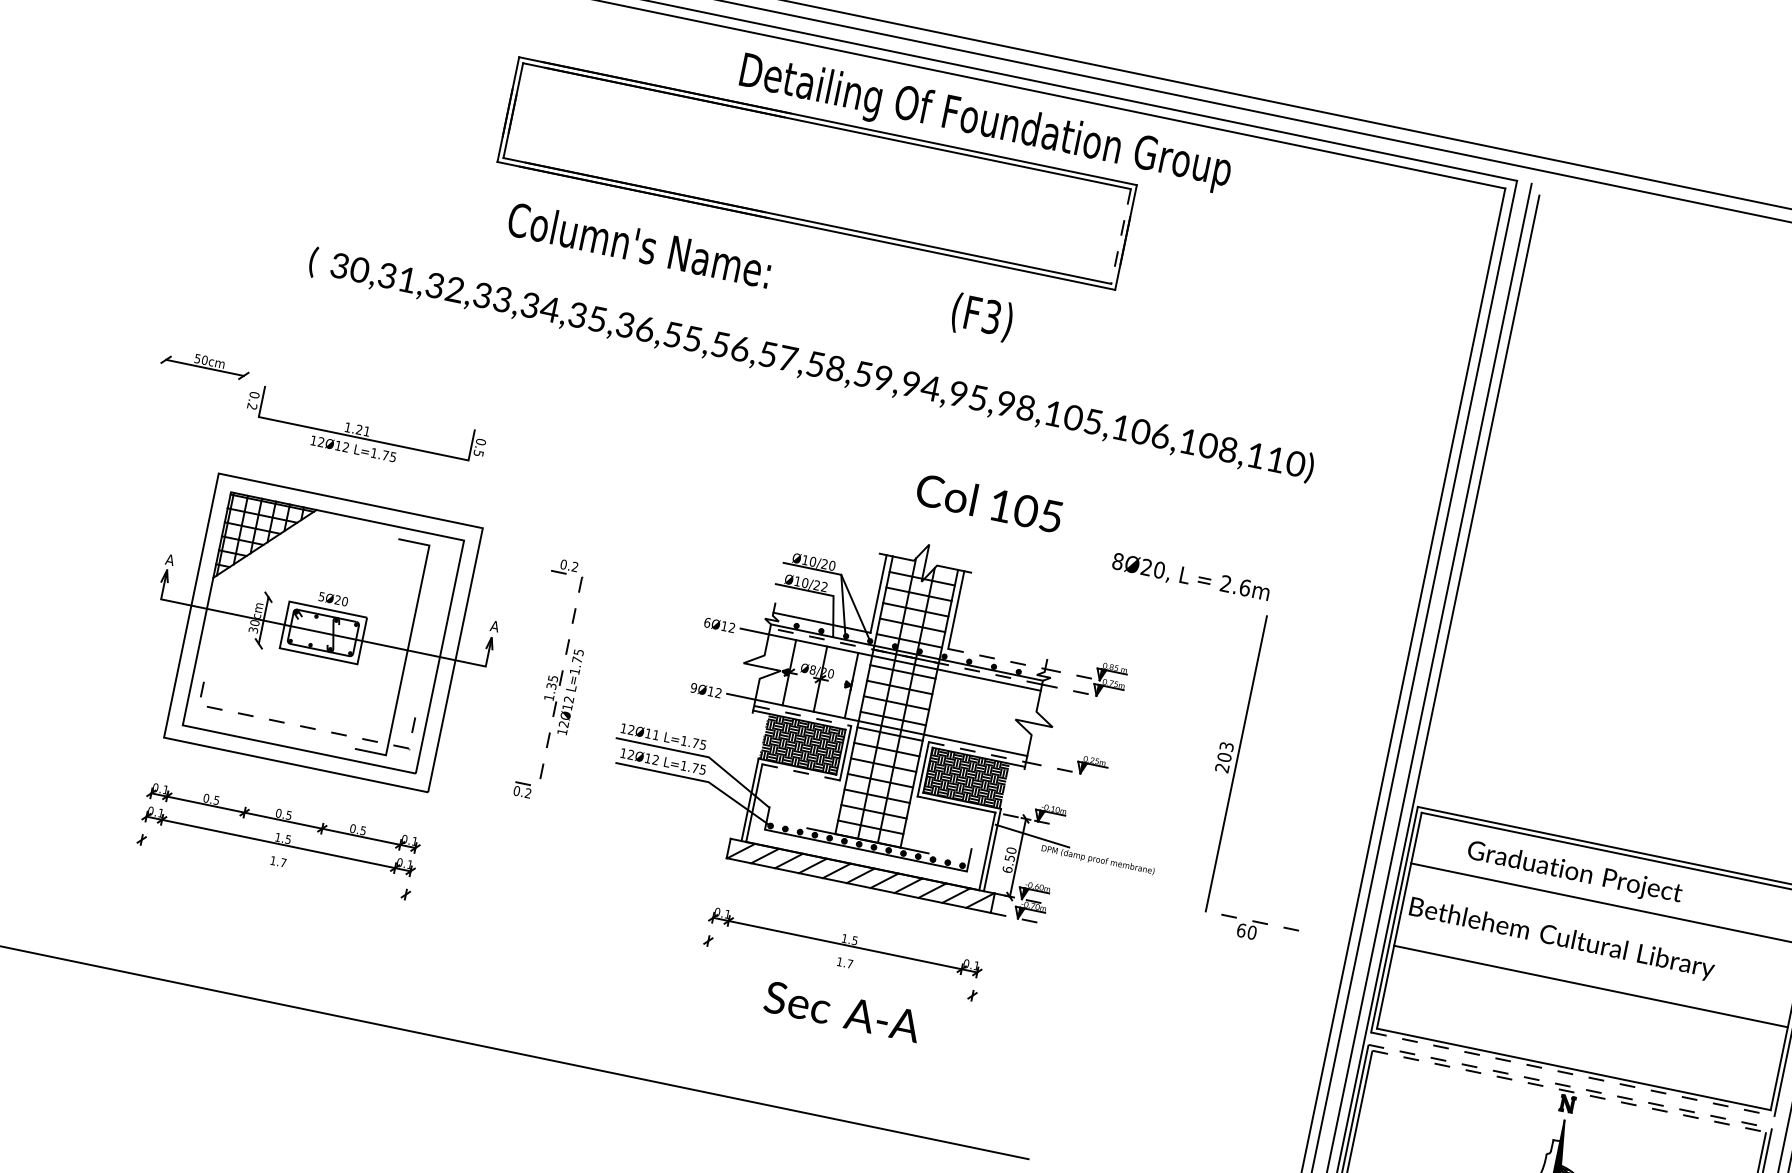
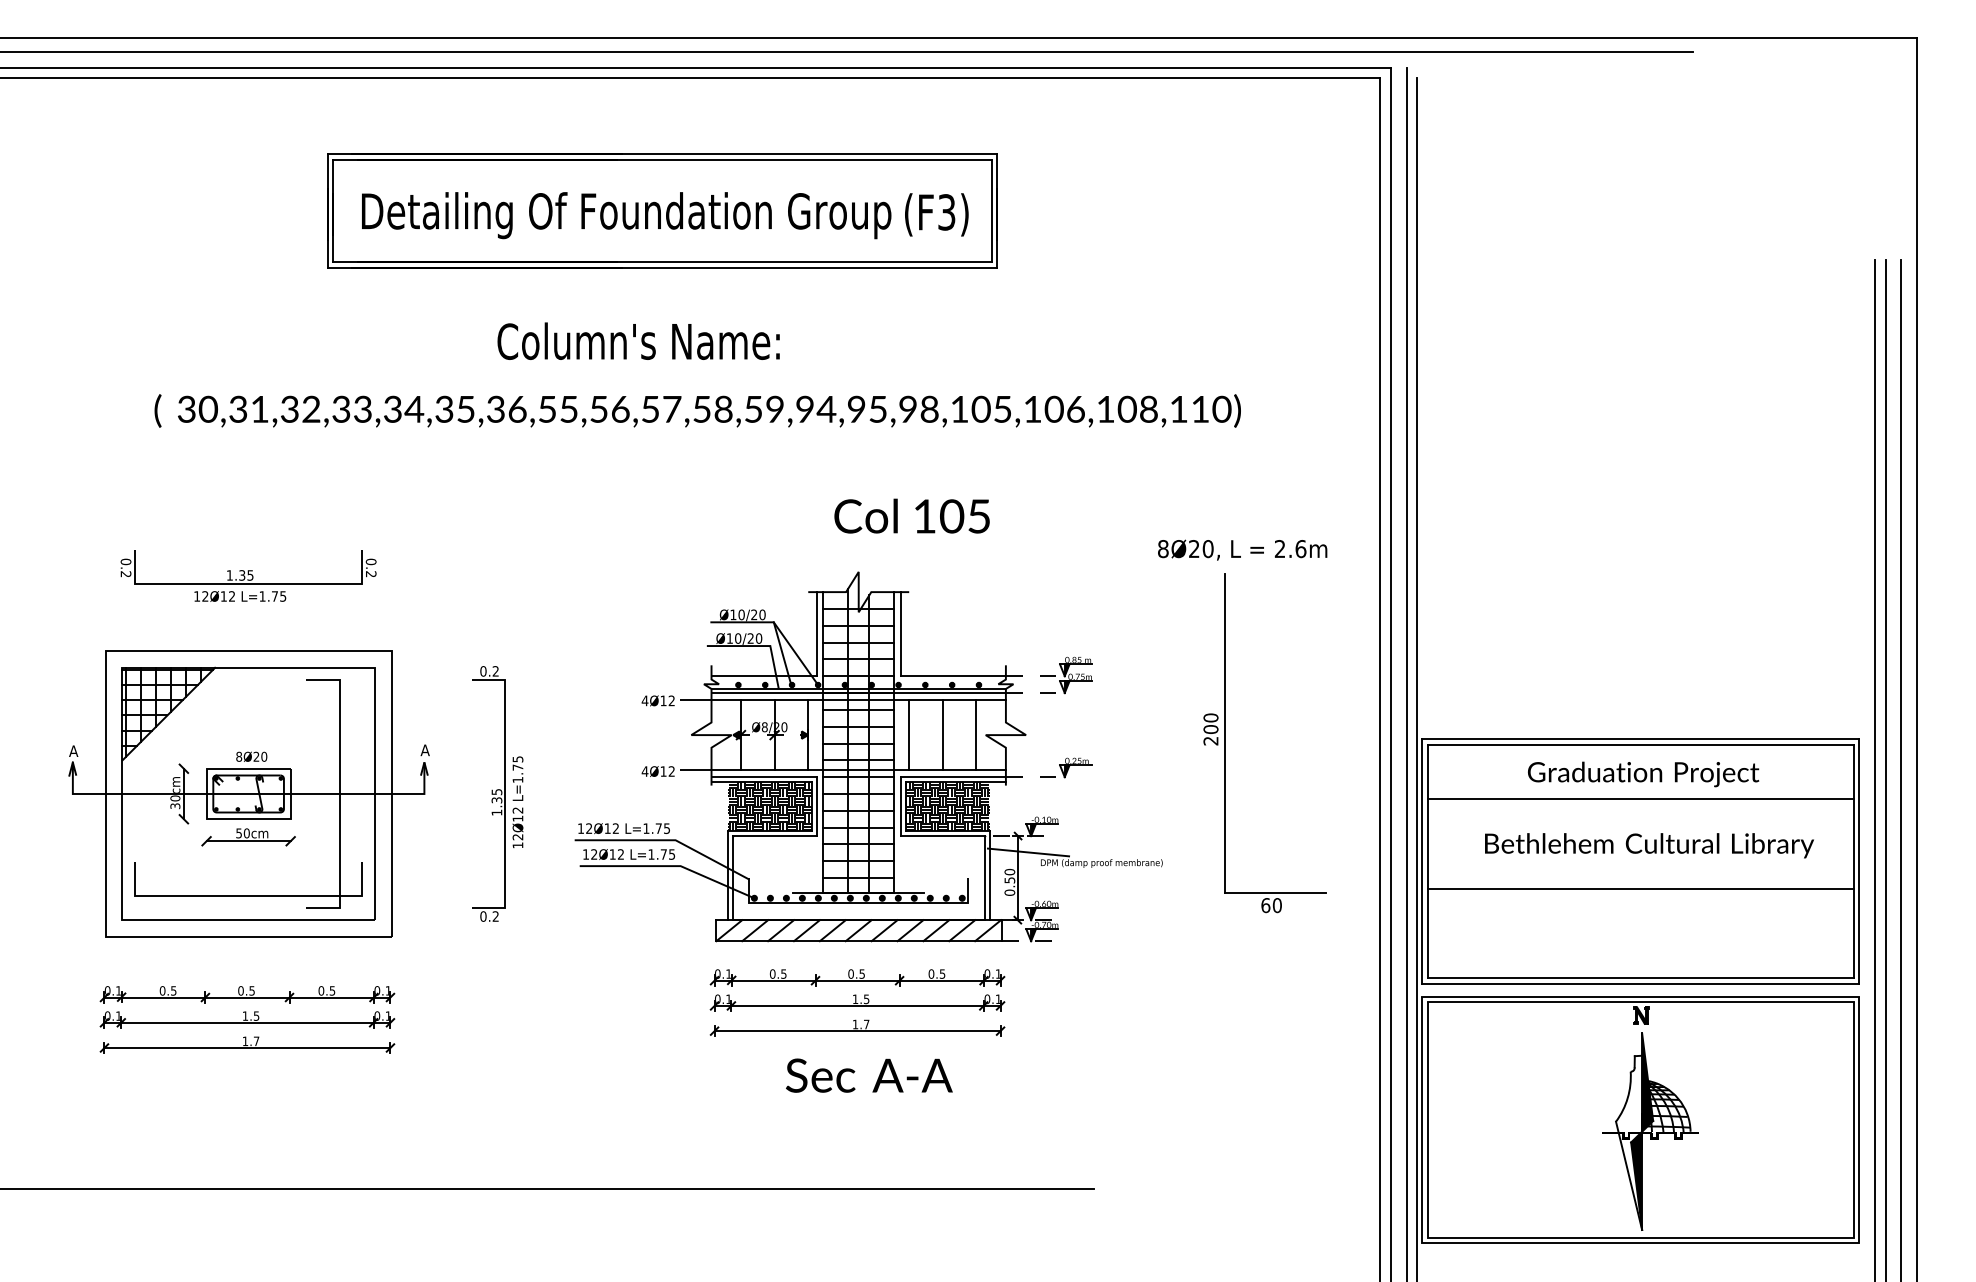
text: (985, 123) -> (626, 215), moved
line: (1120, 237) -> (991, 211), dashed -> solid
text: (639, 244) -> (638, 340), moved
text: (982, 317) -> (936, 214), moved
part: (205, 364) -> (248, 837), moved
text: (363, 430) -> (246, 575), 1.21 -> 1.35
text: (477, 453) -> (370, 574), 0.5 -> 0.2
text: (1191, 577) -> (1242, 549), moved
text: (824, 586) -> (758, 638), Ø10/22 -> Ø10/20
text: (322, 596) -> (239, 756), 5Ø20 -> 8Ø20
text: (706, 622) -> (644, 700), 6Ø12 -> 4Ø12
line: (905, 656) -> (858, 693), dashed -> solid
line: (996, 659) -> (953, 676), dashed -> solid
line: (560, 681) -> (505, 793), dashed -> solid
text: (693, 687) -> (644, 771), 9Ø12 -> 4Ø12
line: (945, 704) -> (909, 734), added
line: (975, 710) -> (942, 734), added
line: (803, 716) -> (764, 777), dashed -> solid
line: (1007, 717) -> (976, 734), added
line: (303, 726) -> (248, 895), dashed -> solid
text: (655, 734) -> (615, 828), 12Ø11 -> 12Ø12
text: (1226, 746) -> (1210, 717), 203 -> 200
line: (977, 752) -> (953, 777), dashed -> solid
line: (800, 772) -> (774, 836), dashed -> solid
line: (273, 866) -> (247, 1047), added
text: (1007, 869) -> (1009, 892), 6.50 -> 0.50
text: (1574, 873) -> (1643, 774), moved
part: (850, 918) -> (857, 977), added
line: (1251, 921) -> (1274, 893), dashed -> solid
text: (1562, 939) -> (1649, 845), moved
line: (840, 968) -> (857, 1031), added
line: (1573, 1074) -> (1641, 983), dashed -> solid
line: (1571, 1086) -> (1641, 996), dashed -> solid
line: (1569, 1091) -> (1641, 1002), dashed -> solid

